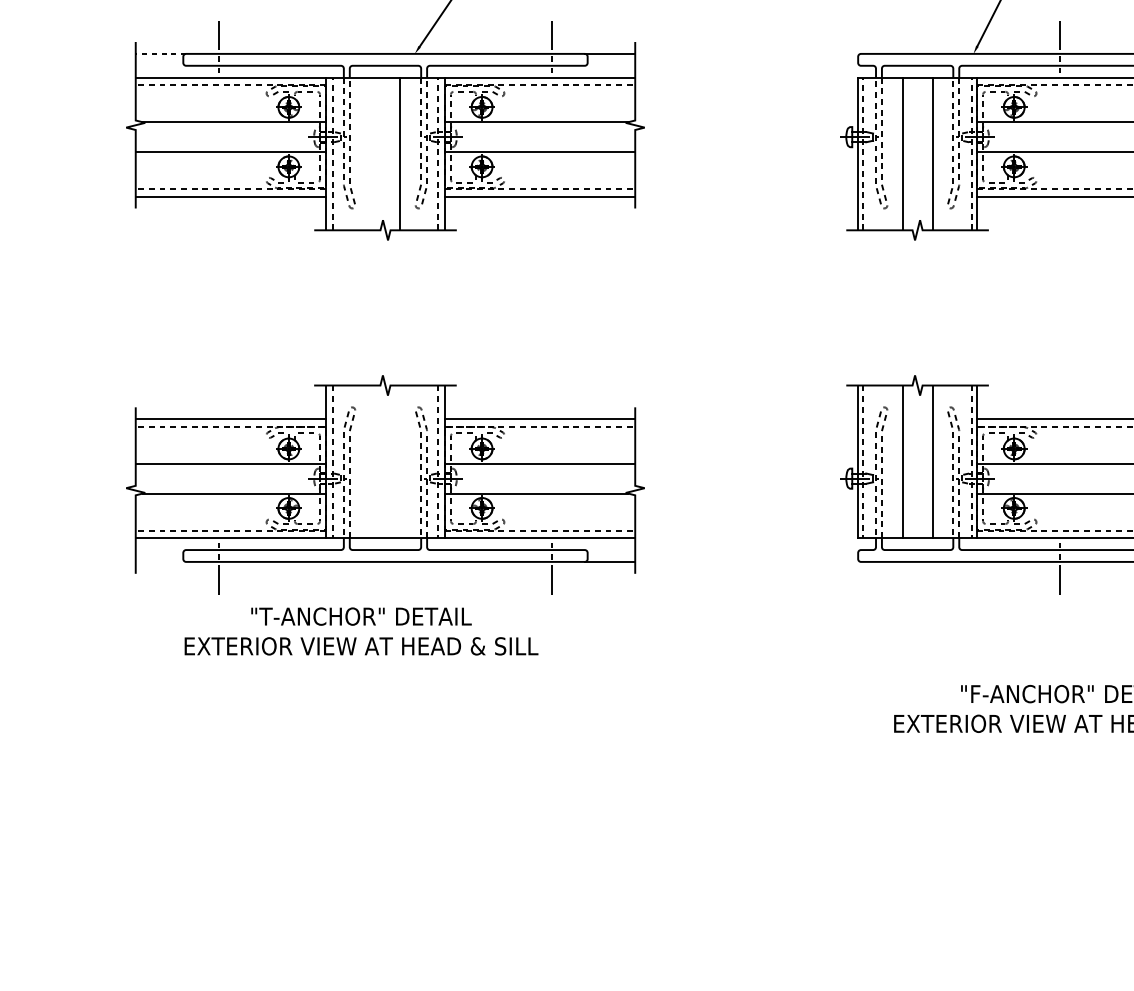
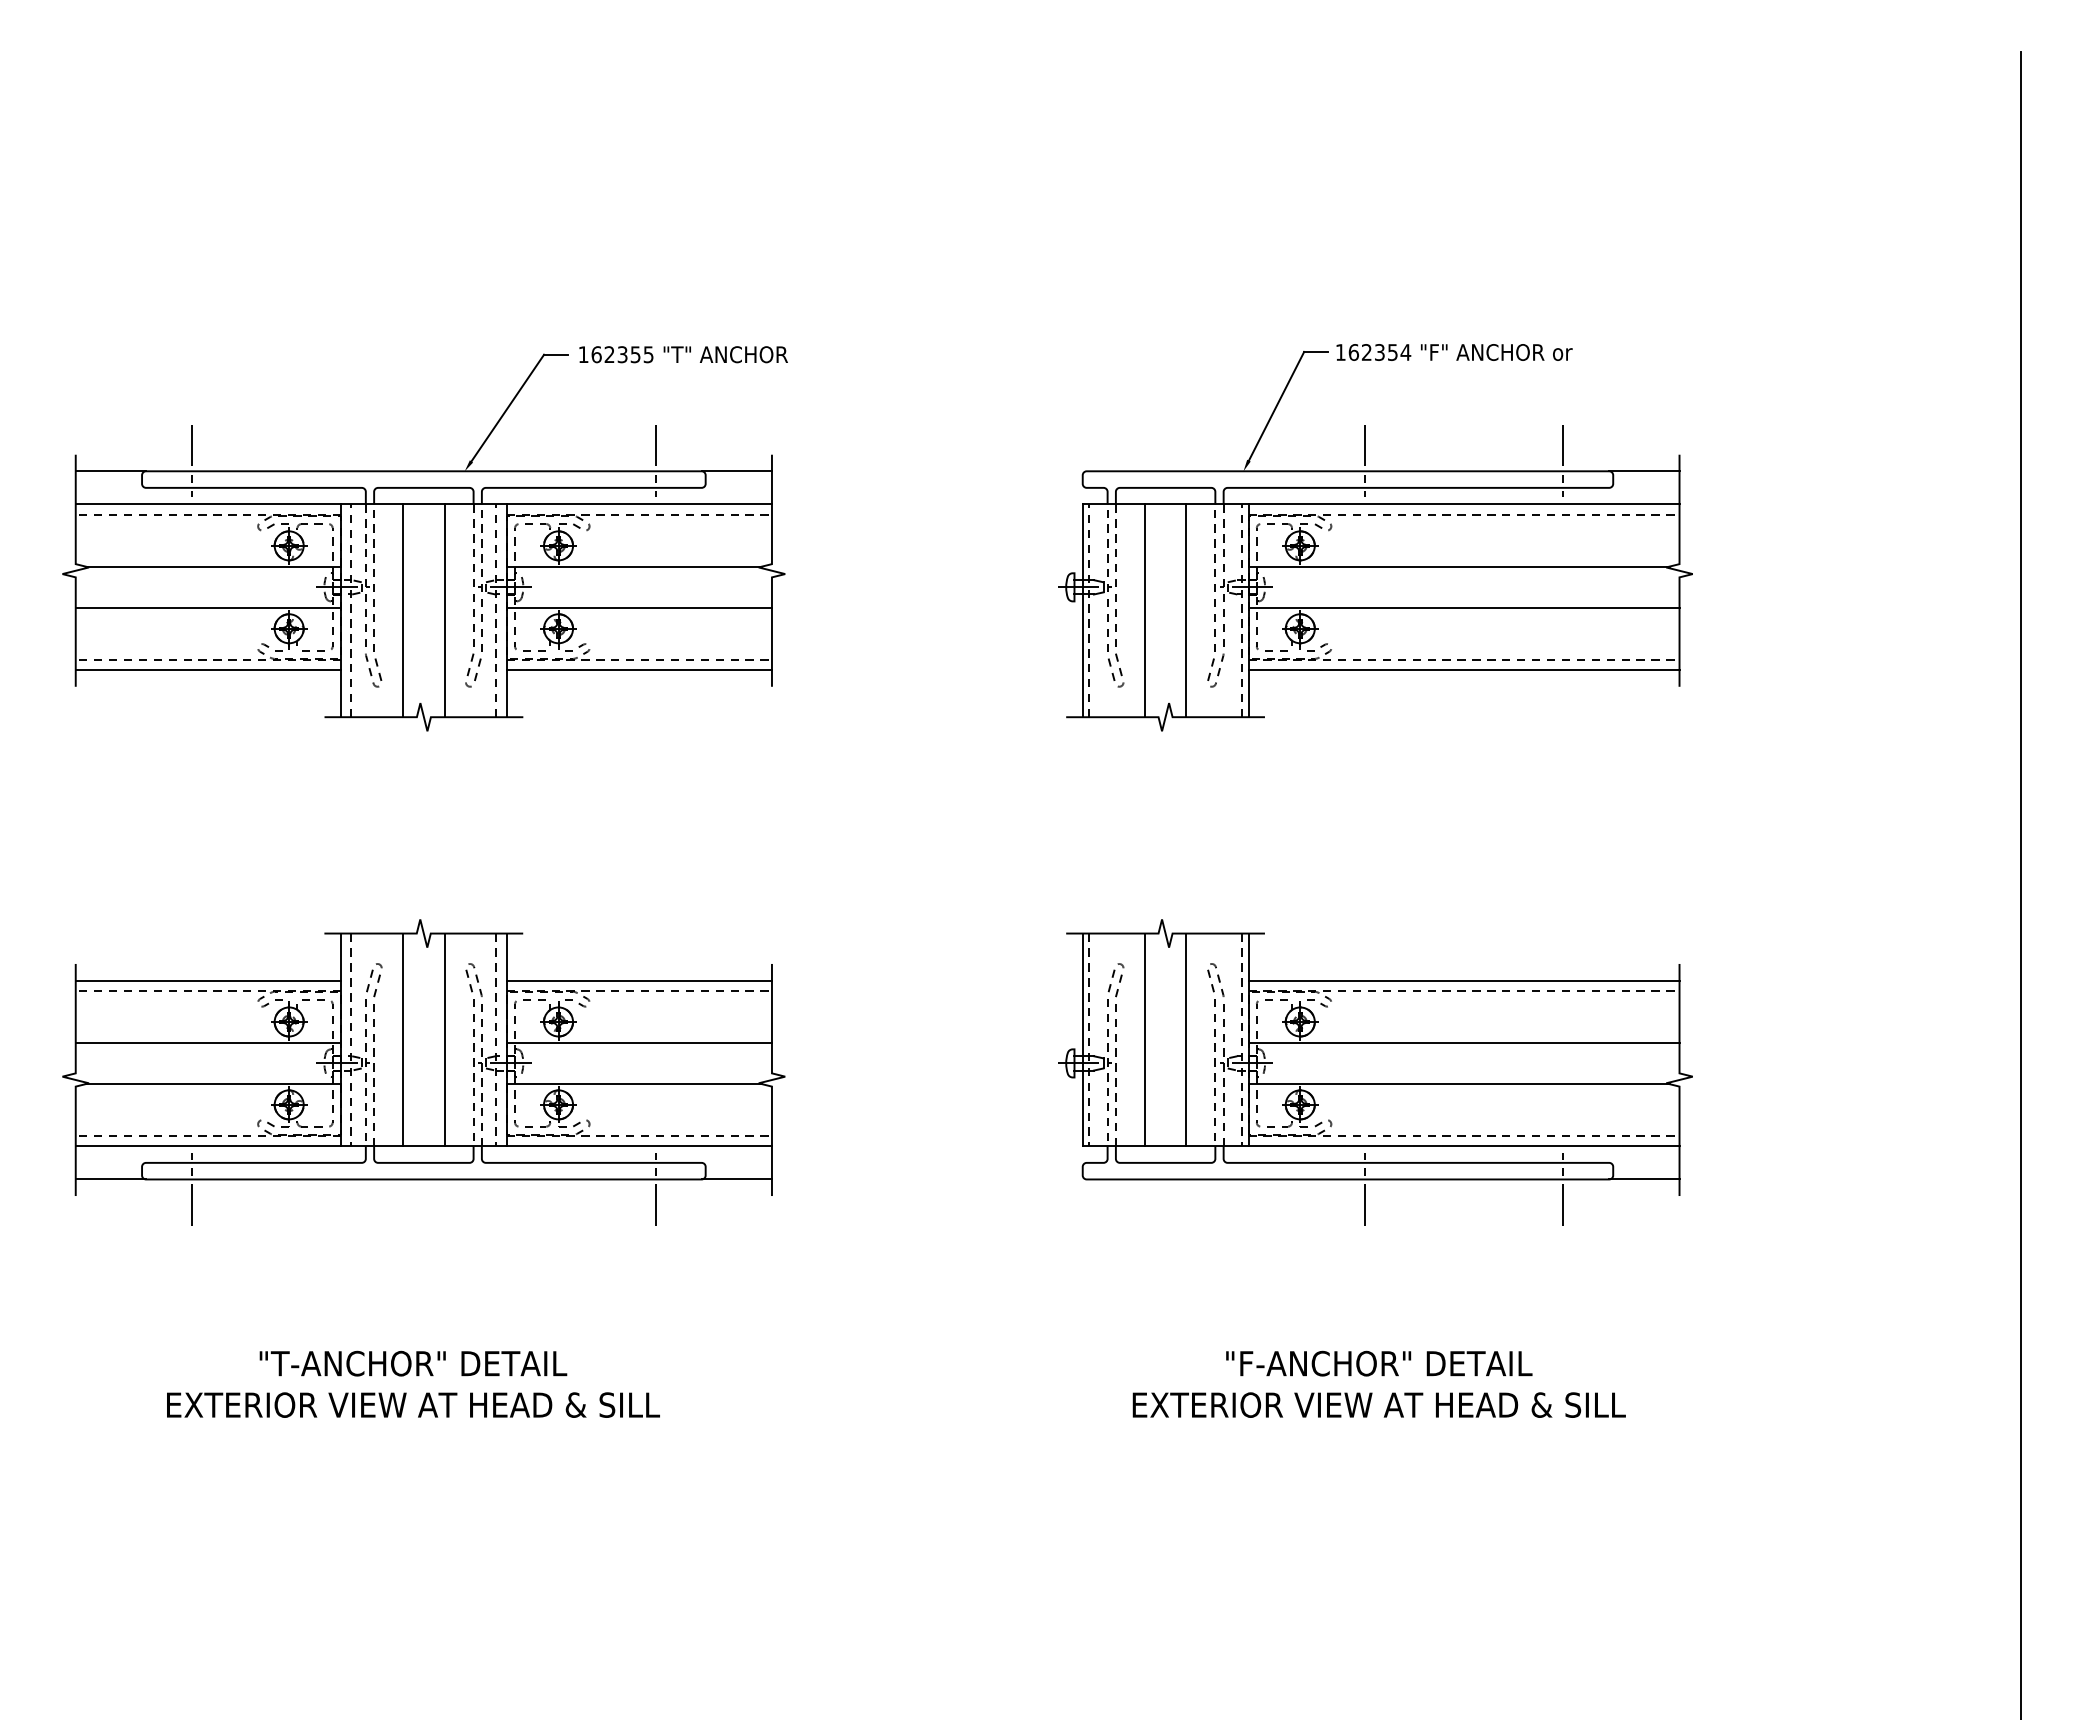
line: (160, 54) -> (110, 471), dashed -> solid
line: (370, 153) -> (403, 610), added
line: (370, 461) -> (403, 1039), added
line: (400, 461) -> (444, 1039), added
line: (160, 561) -> (110, 1179), added
text: (361, 630) -> (413, 1383), moved

